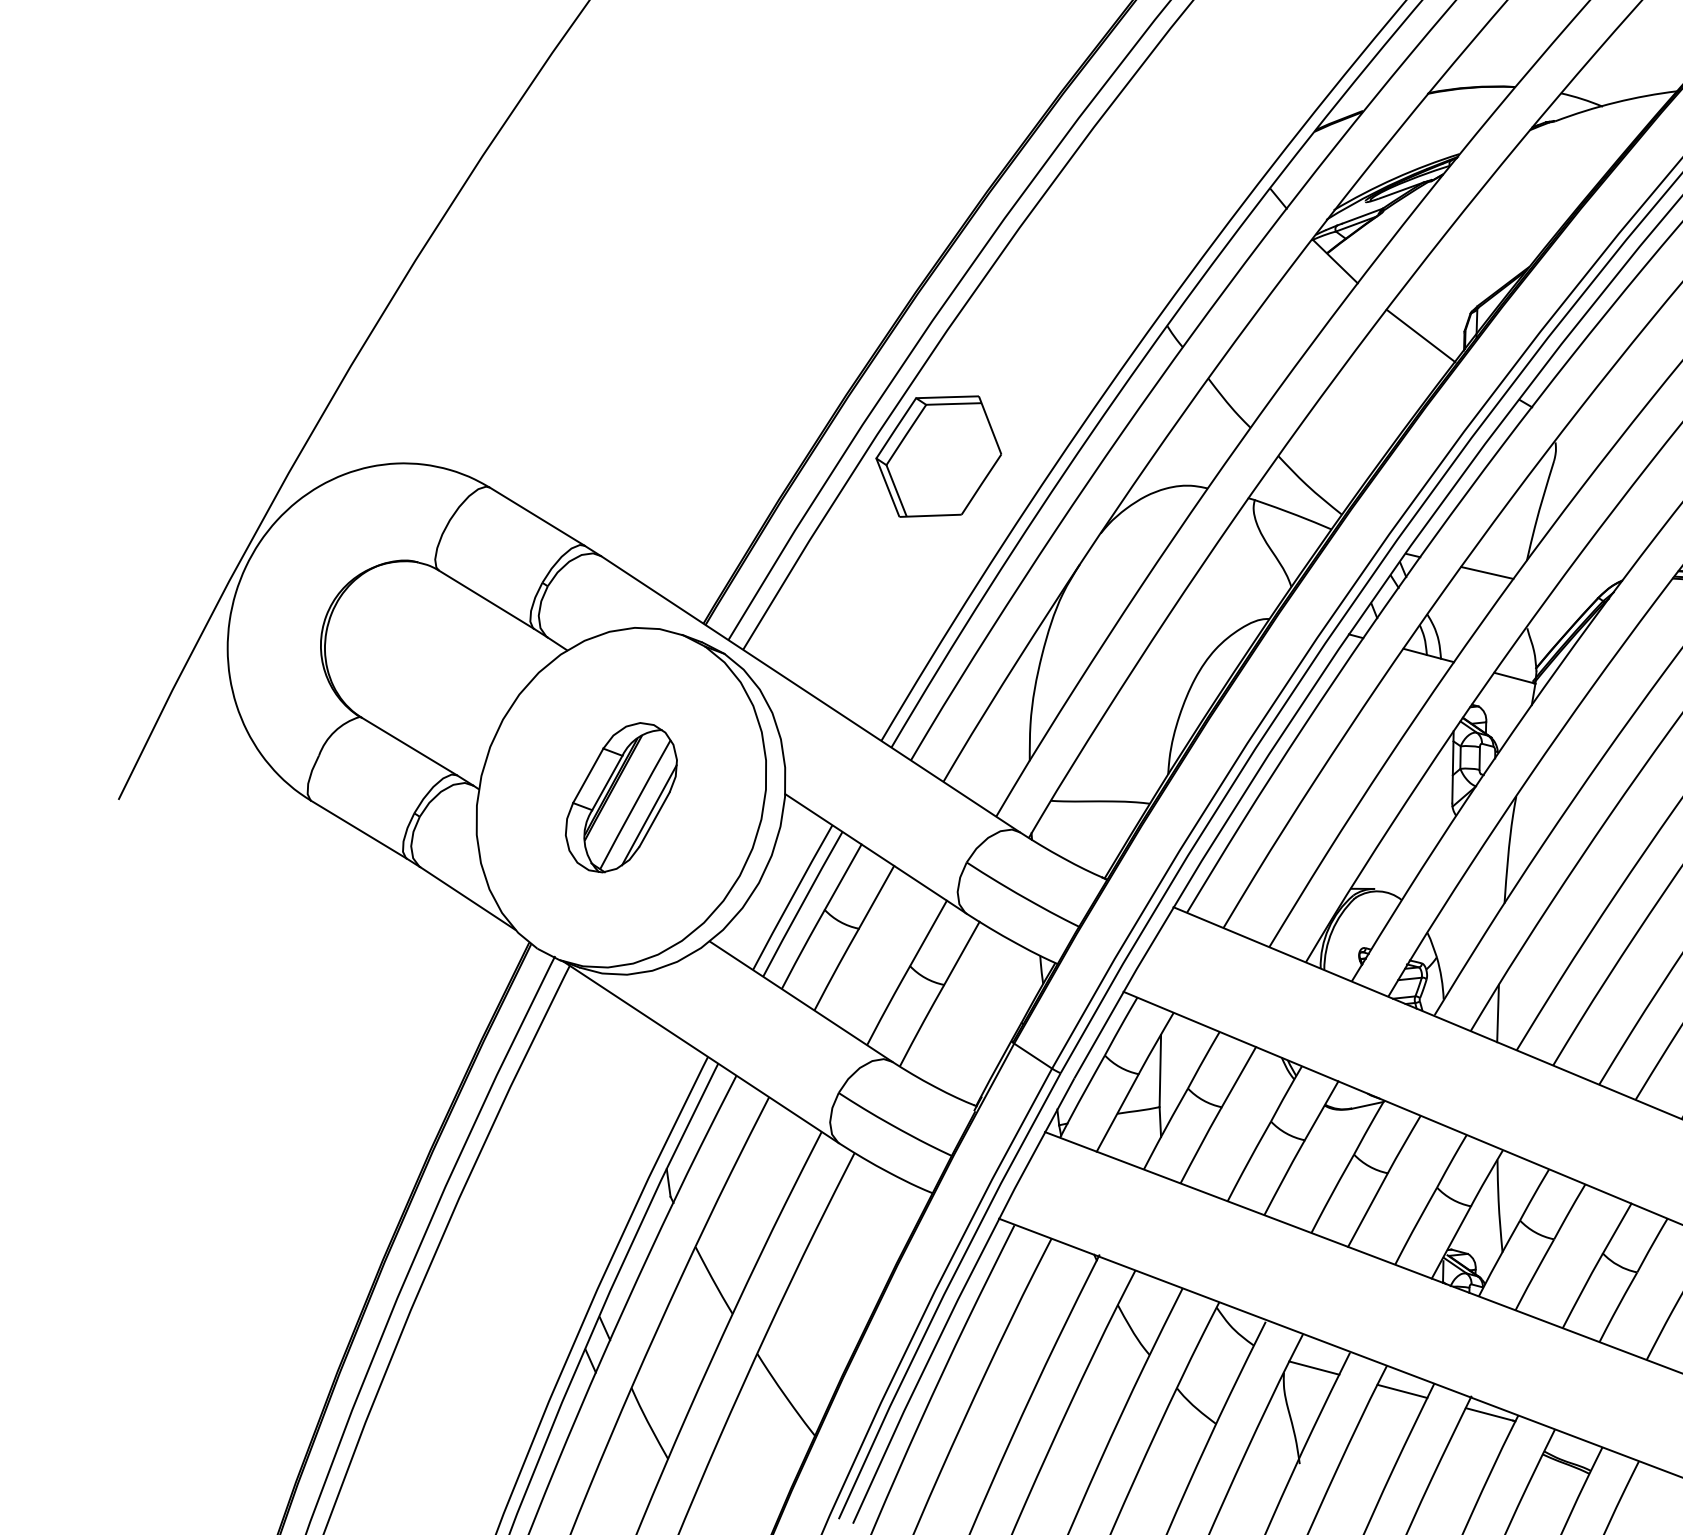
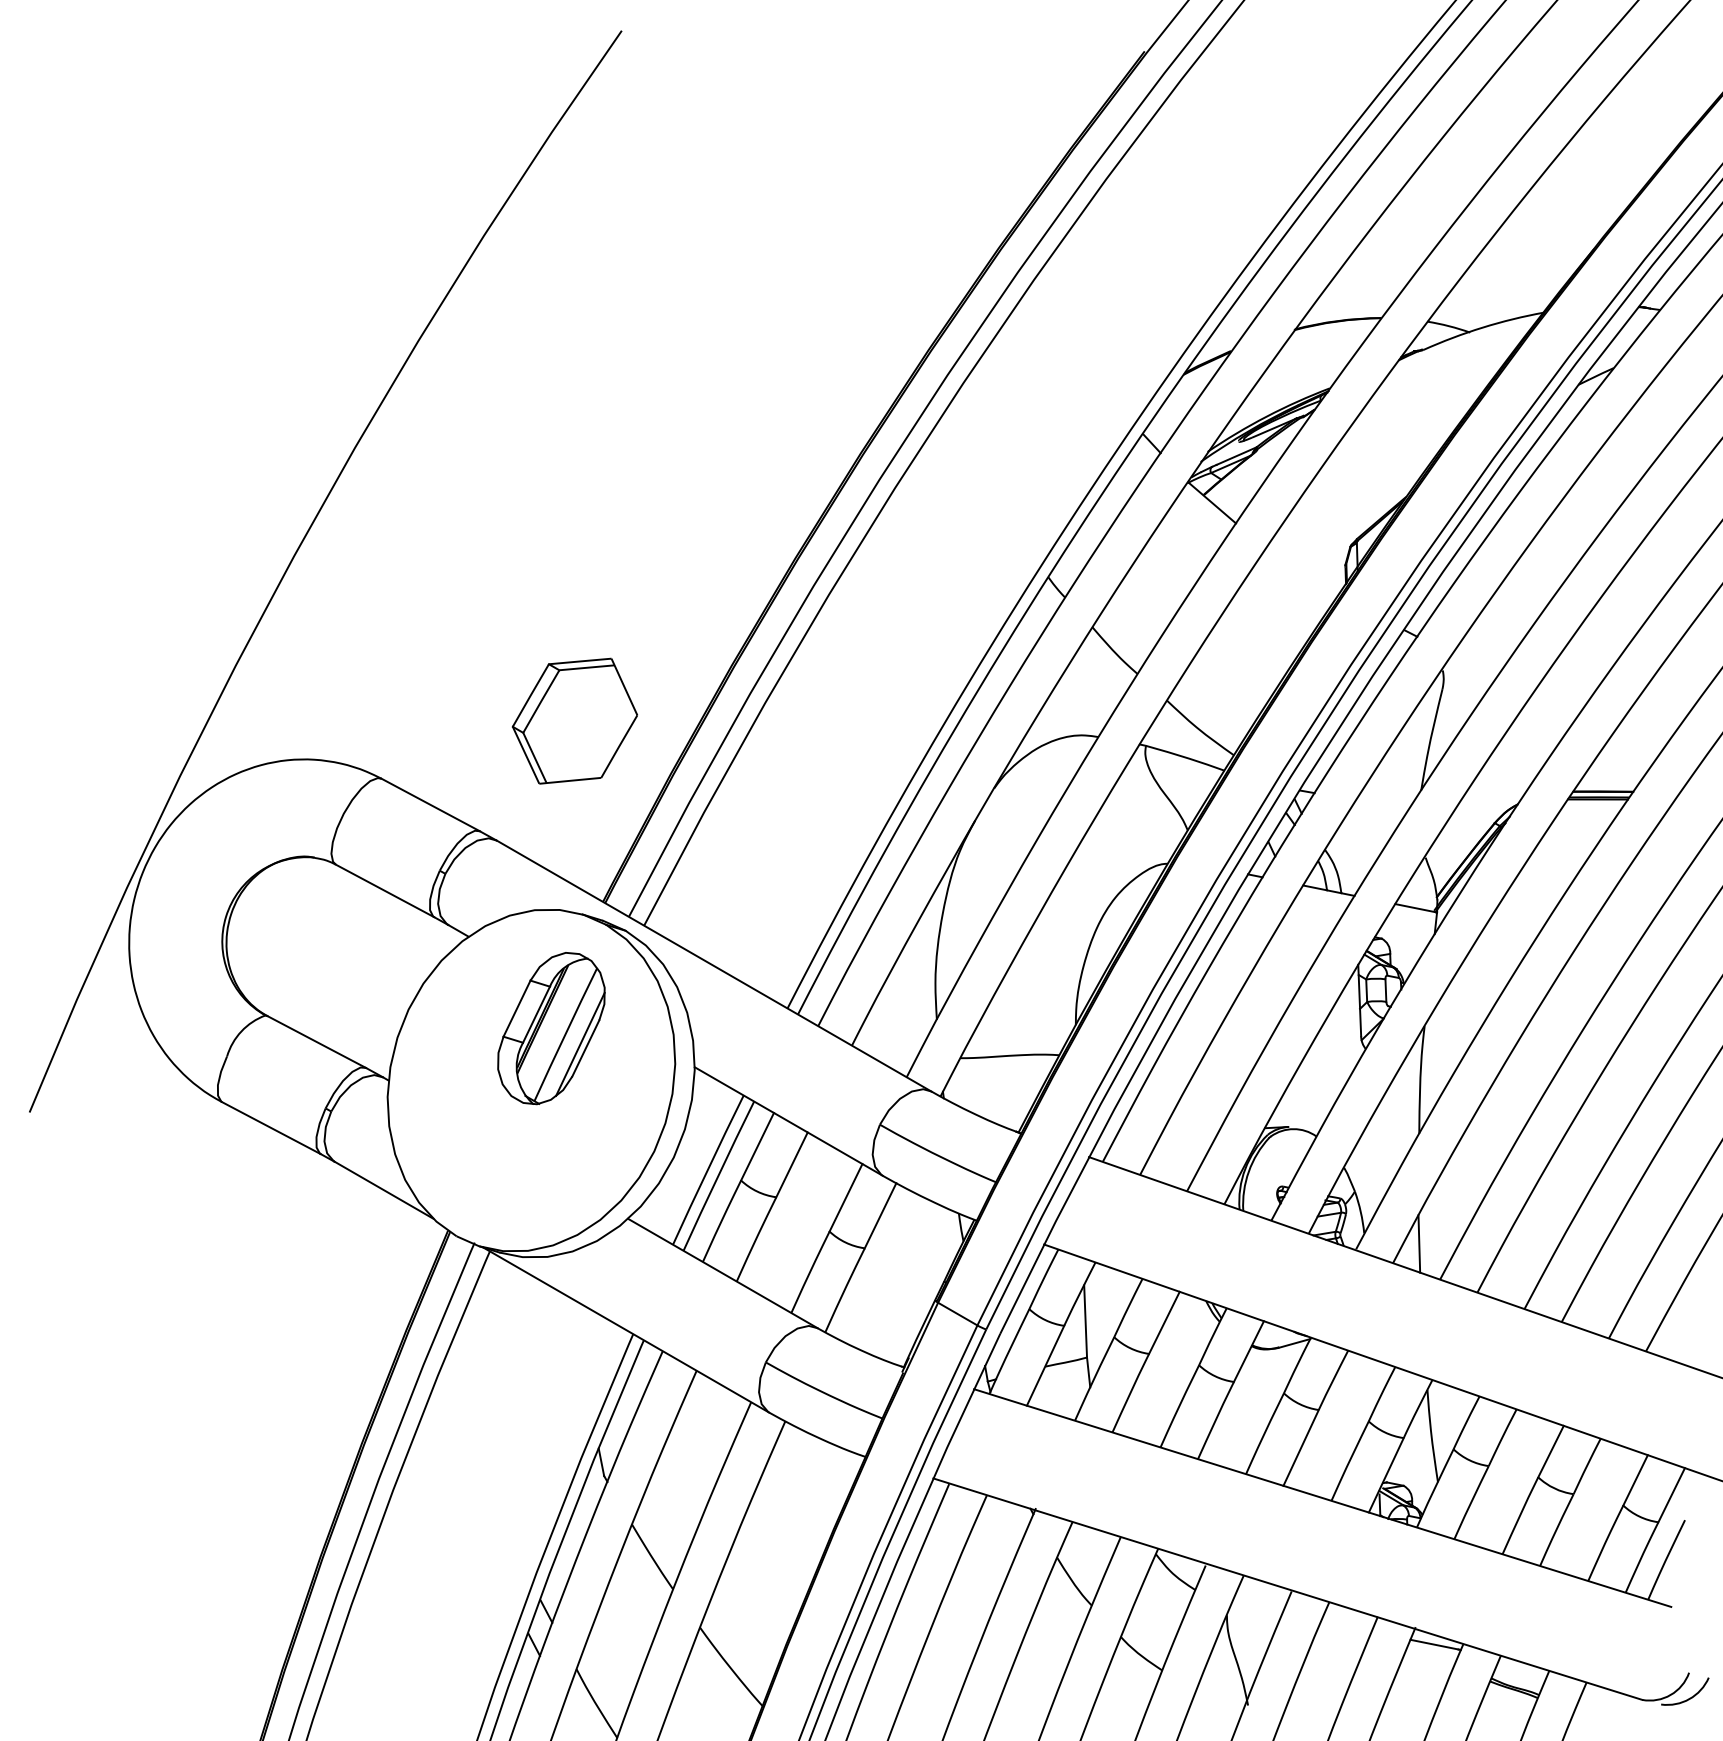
line: (1421, 336) -> (1302, 572), removed
part: (938, 455) -> (574, 720), moved
line: (1487, 572) -> (1382, 804), removed
part: (621, 797) -> (551, 1028), moved
line: (1313, 1367) -> (1256, 1608), removed
line: (1402, 1391) -> (1346, 1626), removed

